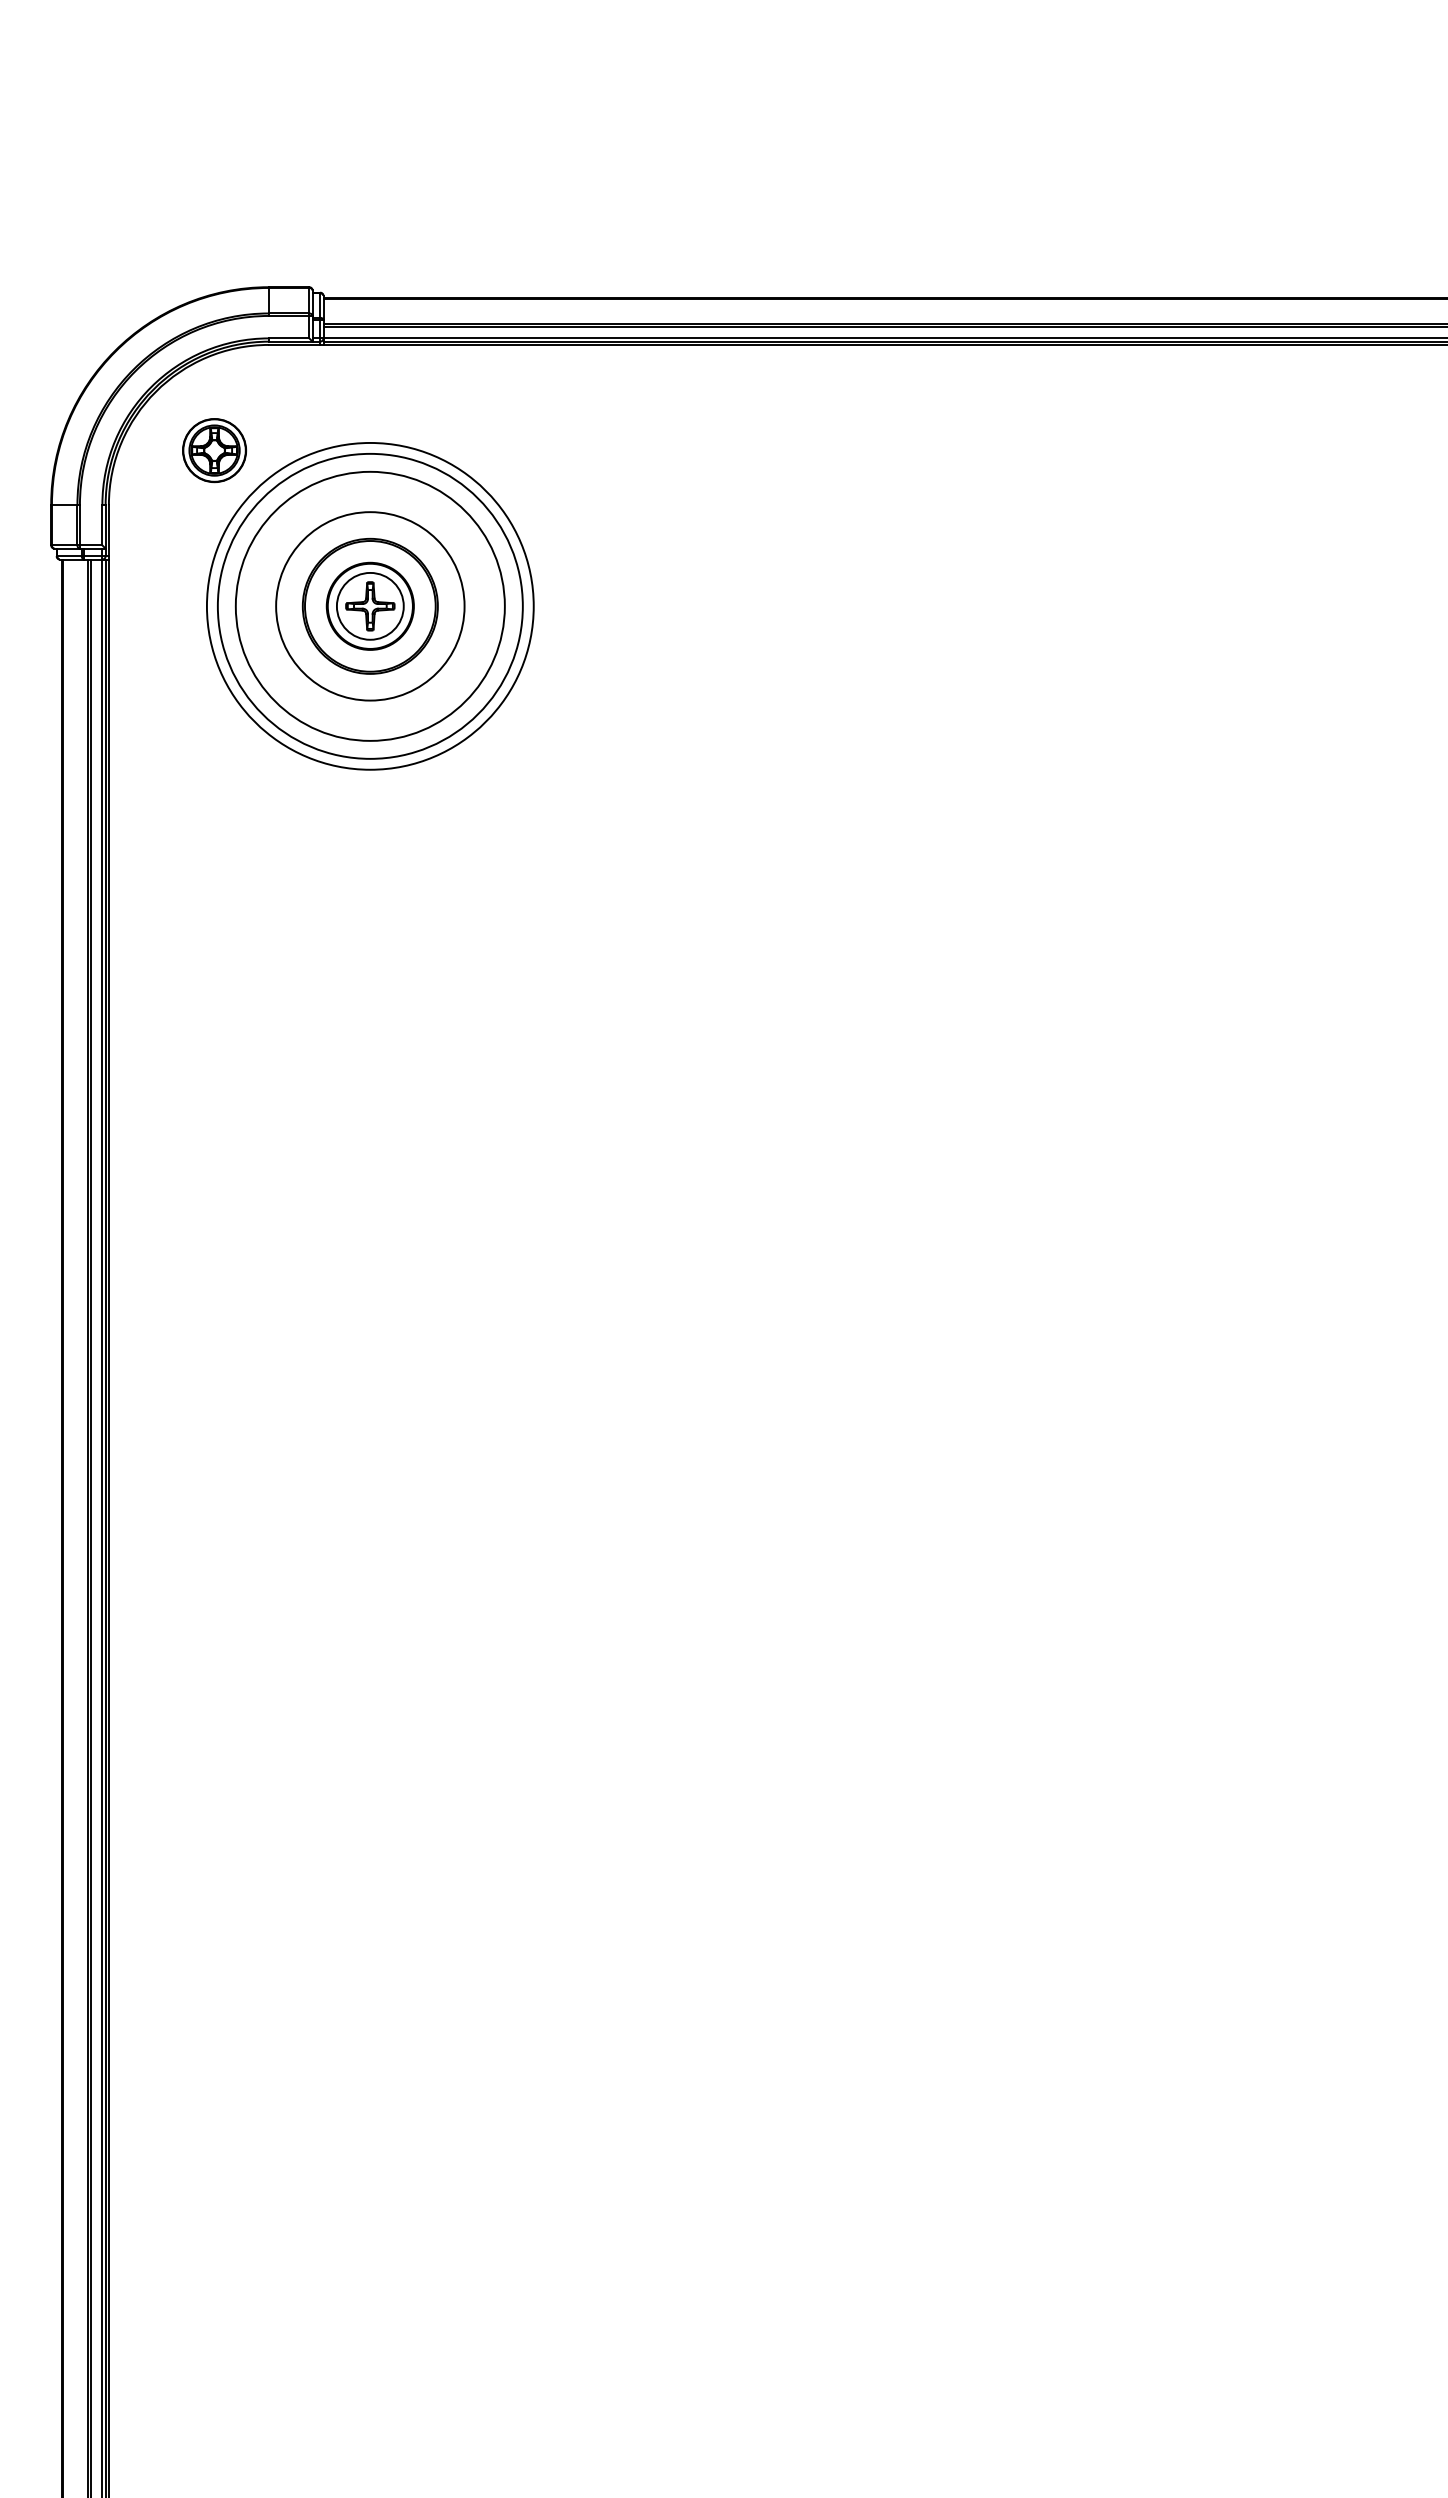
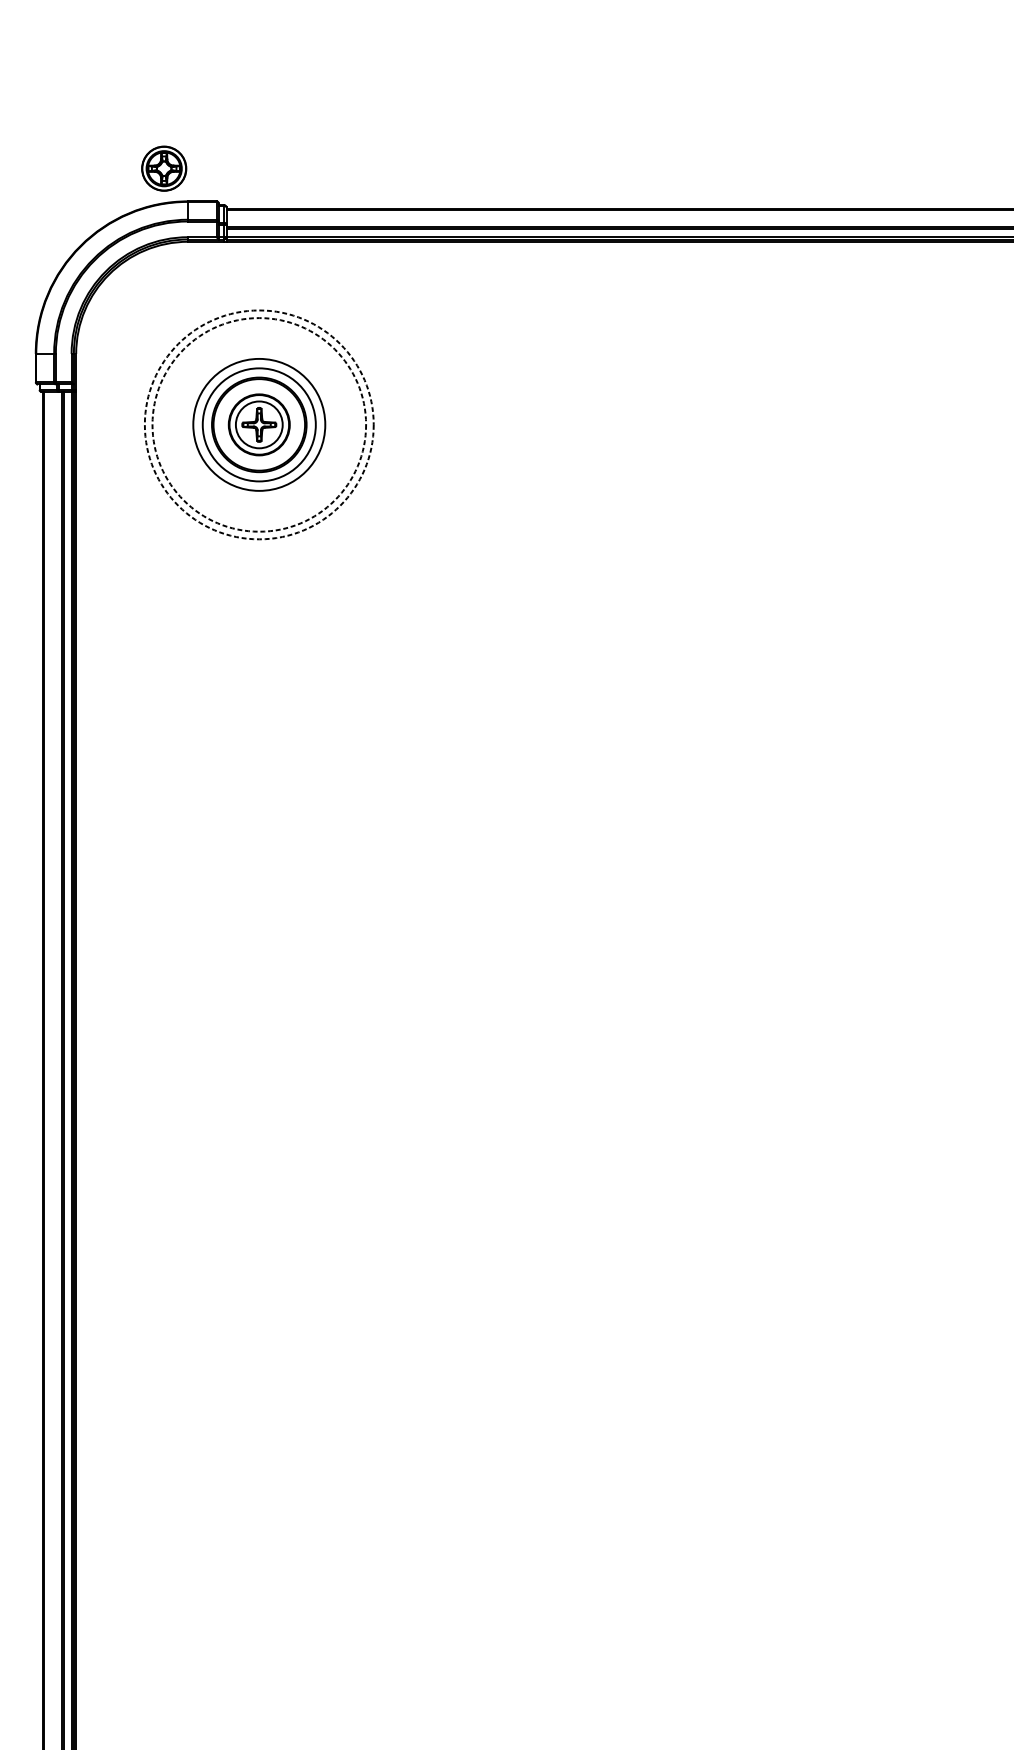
part: (214, 450) -> (164, 168), moved
circle: (369, 605) -> (258, 424), size x0.6
circle: (369, 605) -> (258, 424), solid -> dashed
circle: (369, 605) -> (258, 424), solid -> dashed

